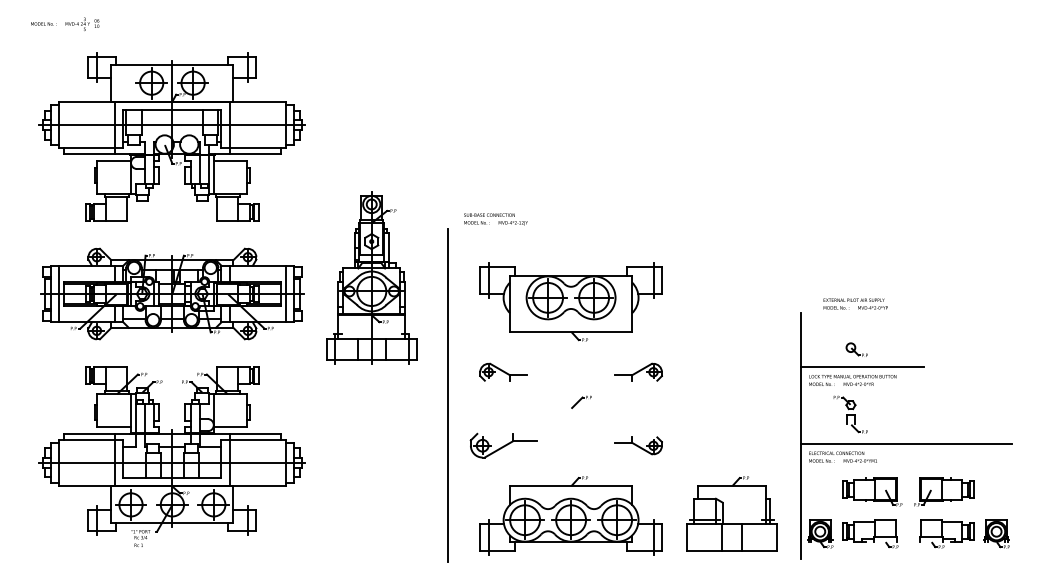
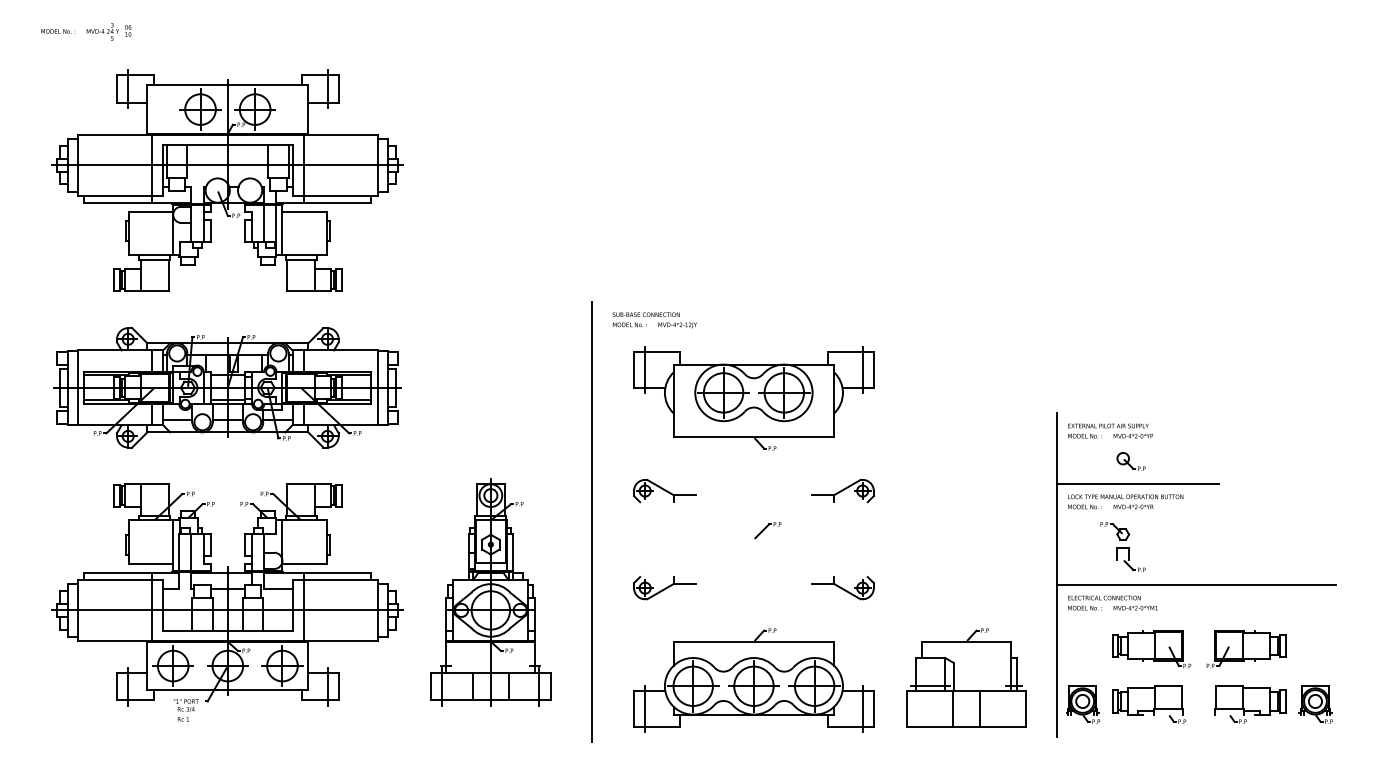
text: (495, 219) -> (654, 320), moved
part: (371, 277) -> (490, 592), moved
text: (855, 303) -> (1110, 430), moved
part: (503, 446) -> (664, 588), size x0.71

